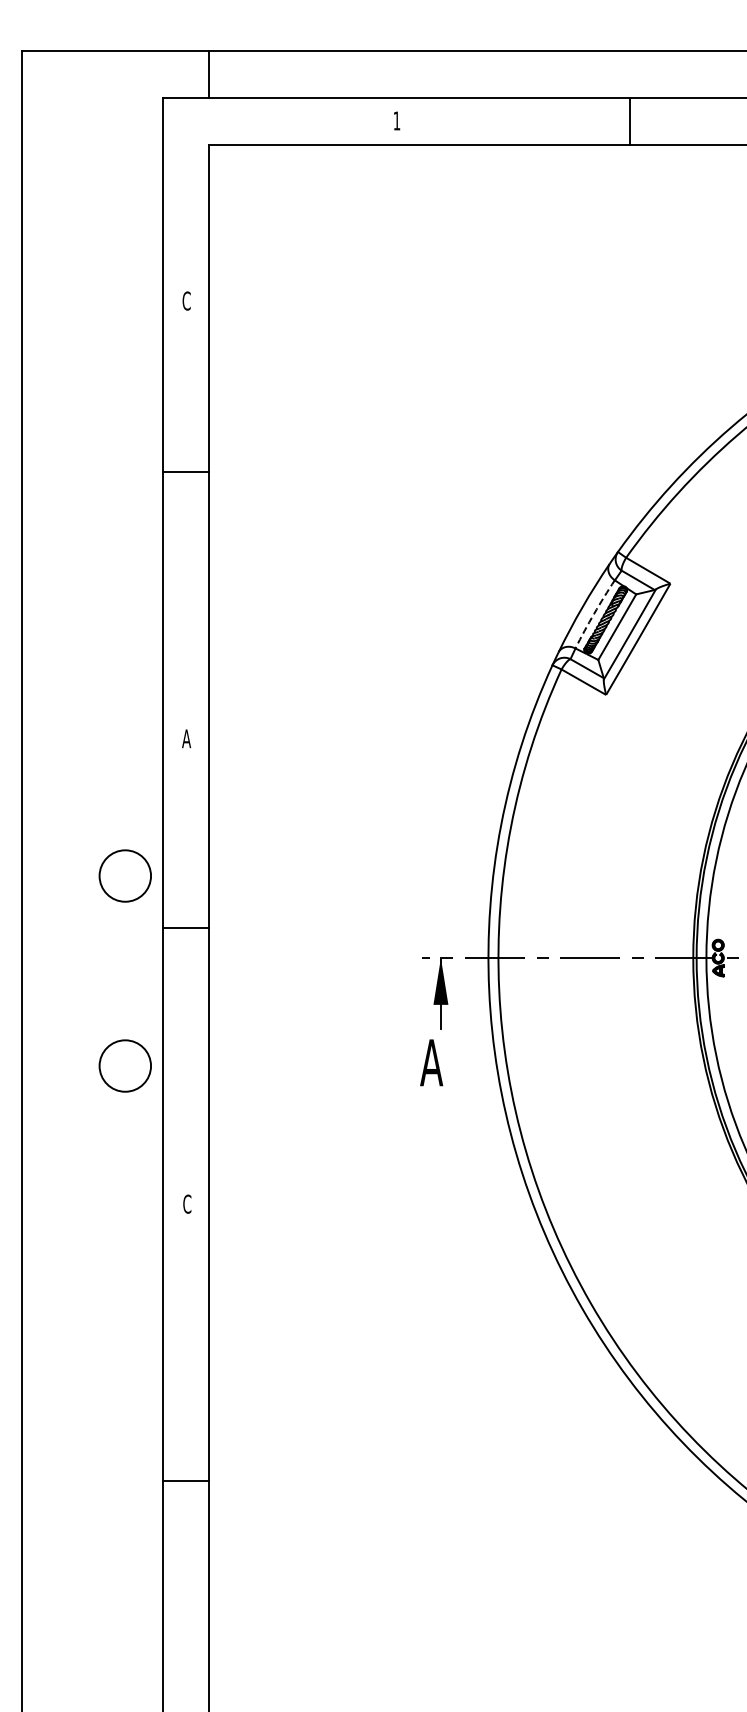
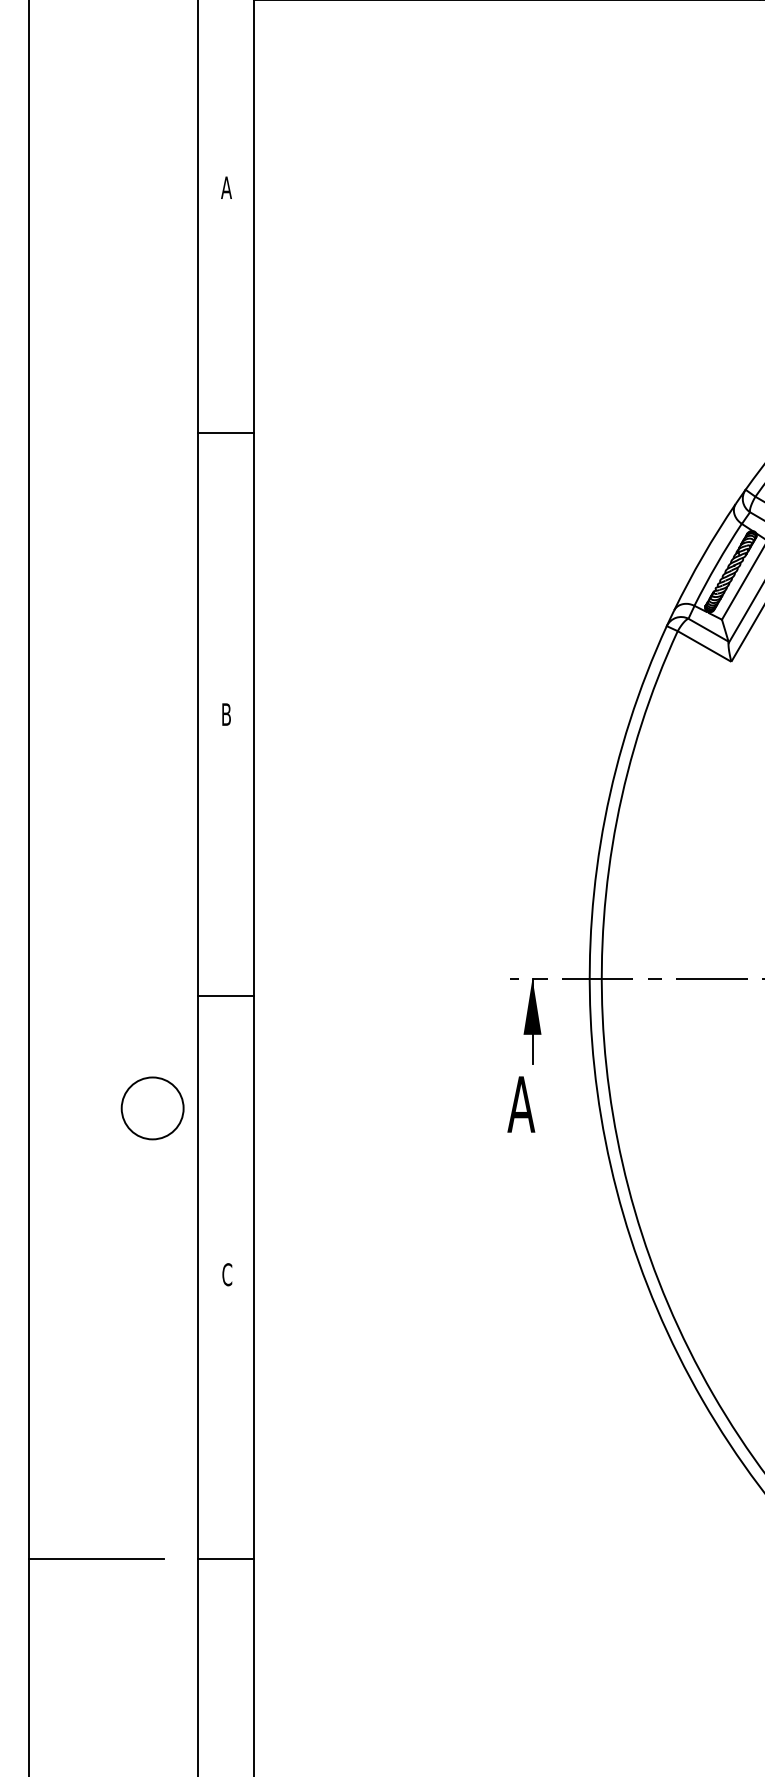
text: (186, 300) -> (226, 187), C -> A
line: (185, 471) -> (225, 432), moved
arc: (594, 613) -> (717, 563), dashed -> solid
text: (186, 738) -> (226, 714), A -> B
circle: (124, 875) -> (151, 879), removed
line: (185, 927) -> (225, 995), moved
line: (78, 1440) -> (96, 1559), added
line: (185, 1481) -> (225, 1559), moved

